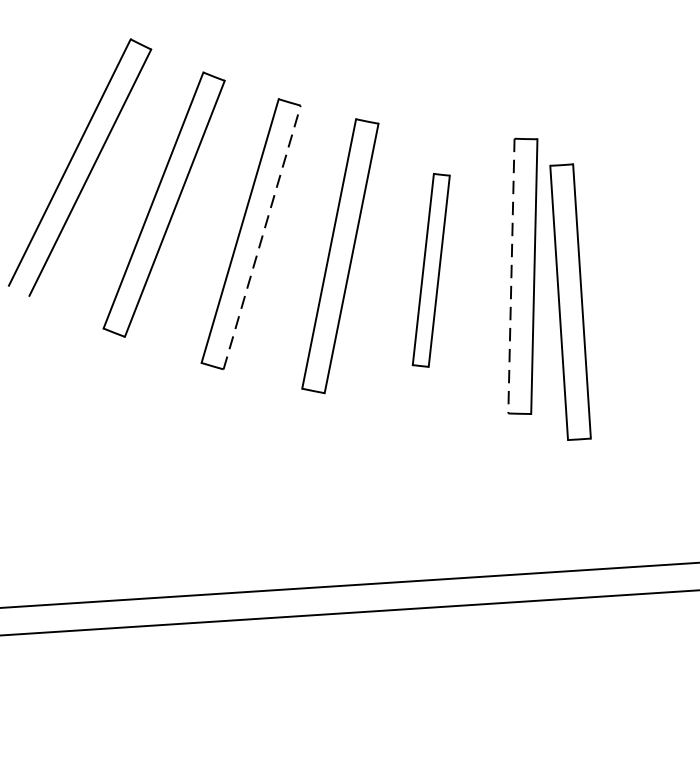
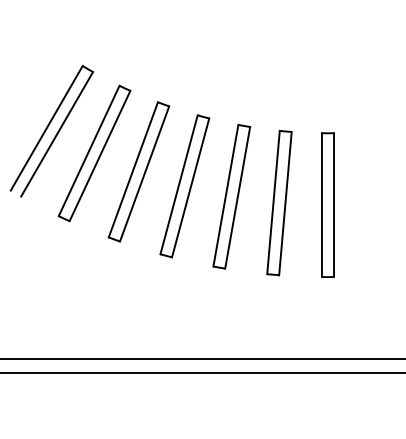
line: (261, 236) -> (144, 173), dashed -> solid
part: (430, 269) -> (231, 196), size x1.43
line: (511, 276) -> (273, 202), dashed -> solid
part: (570, 300) -> (327, 204), moved

